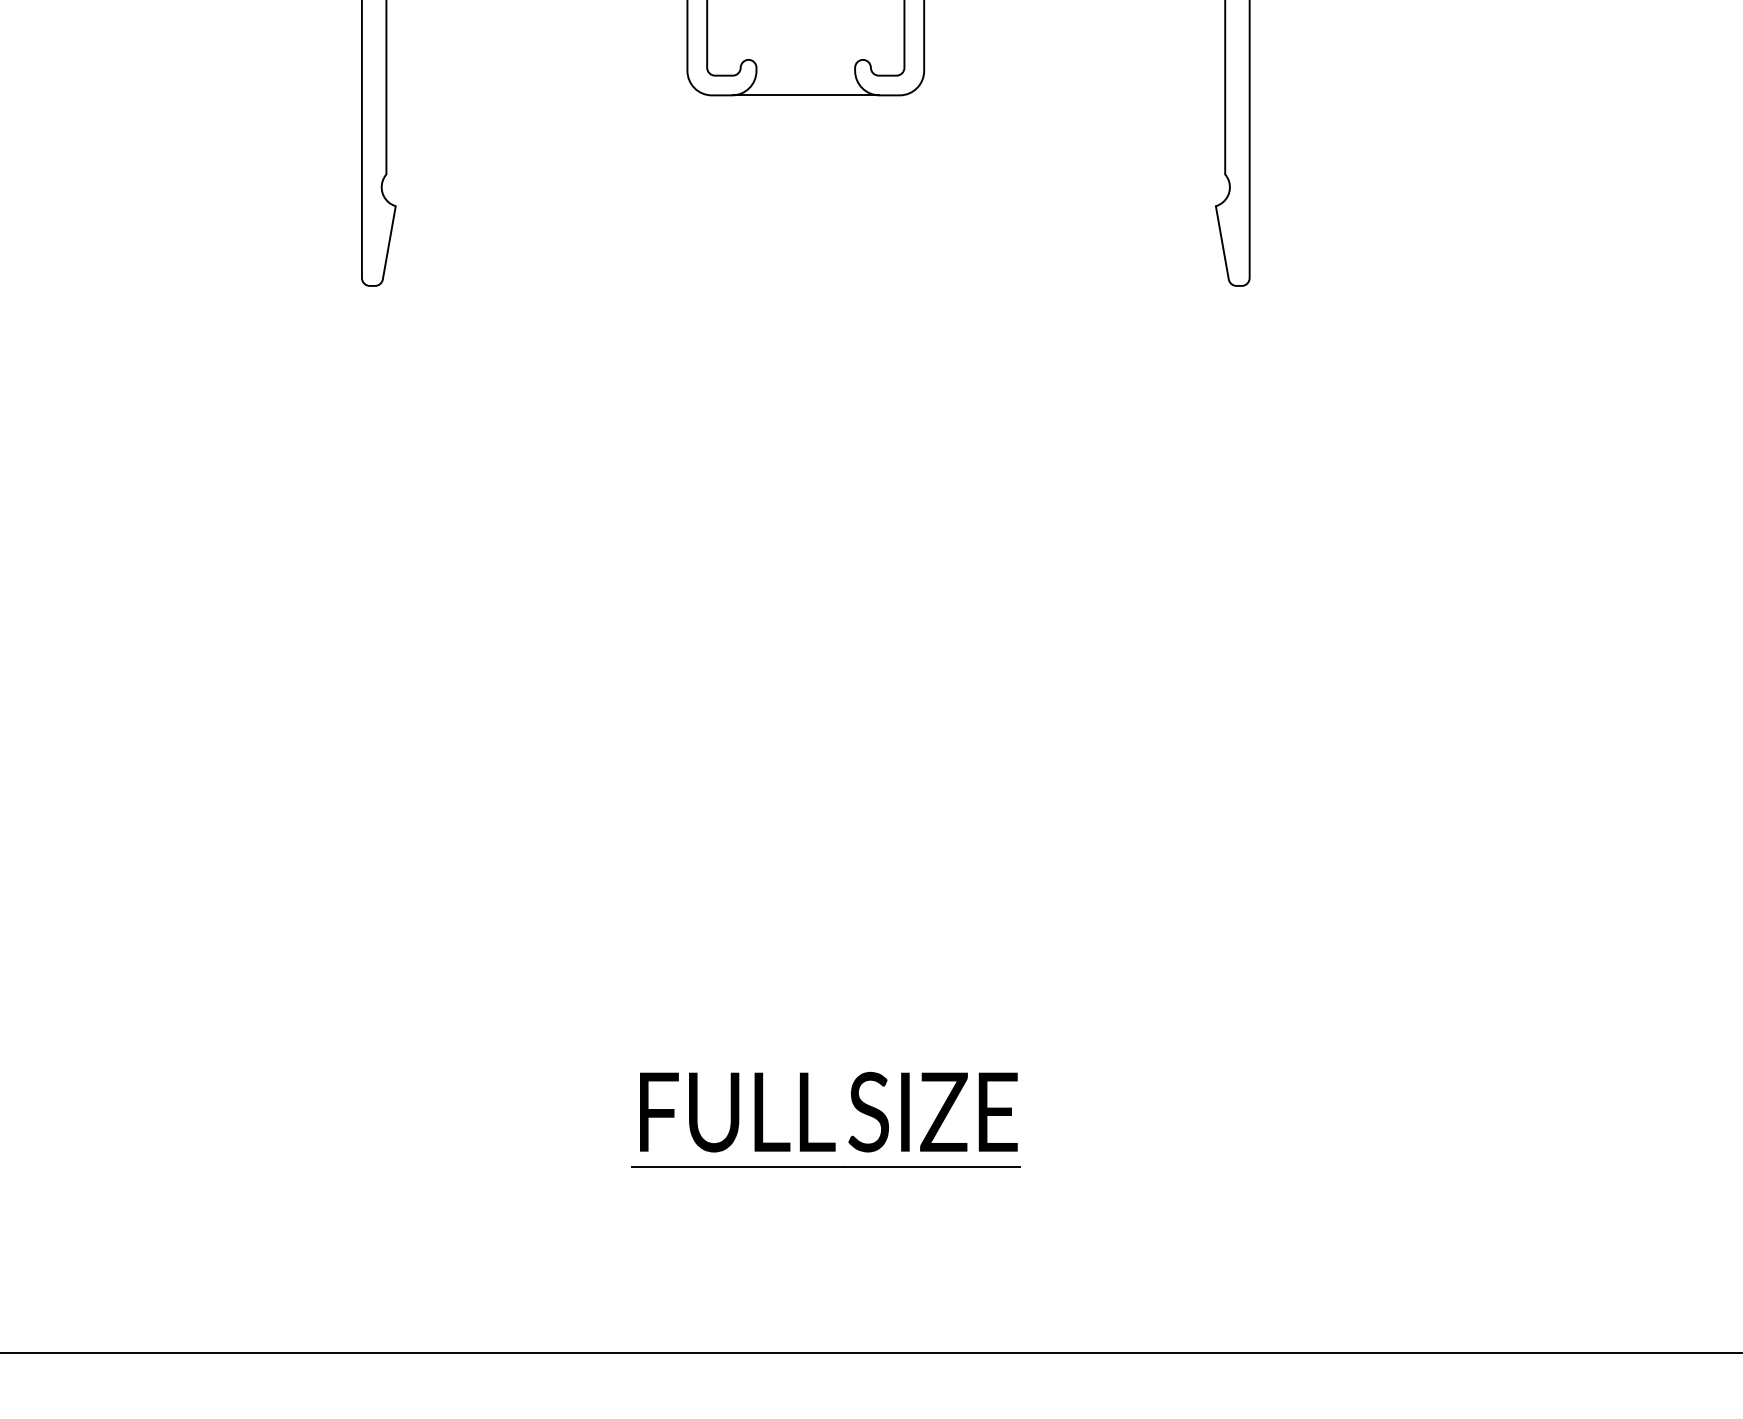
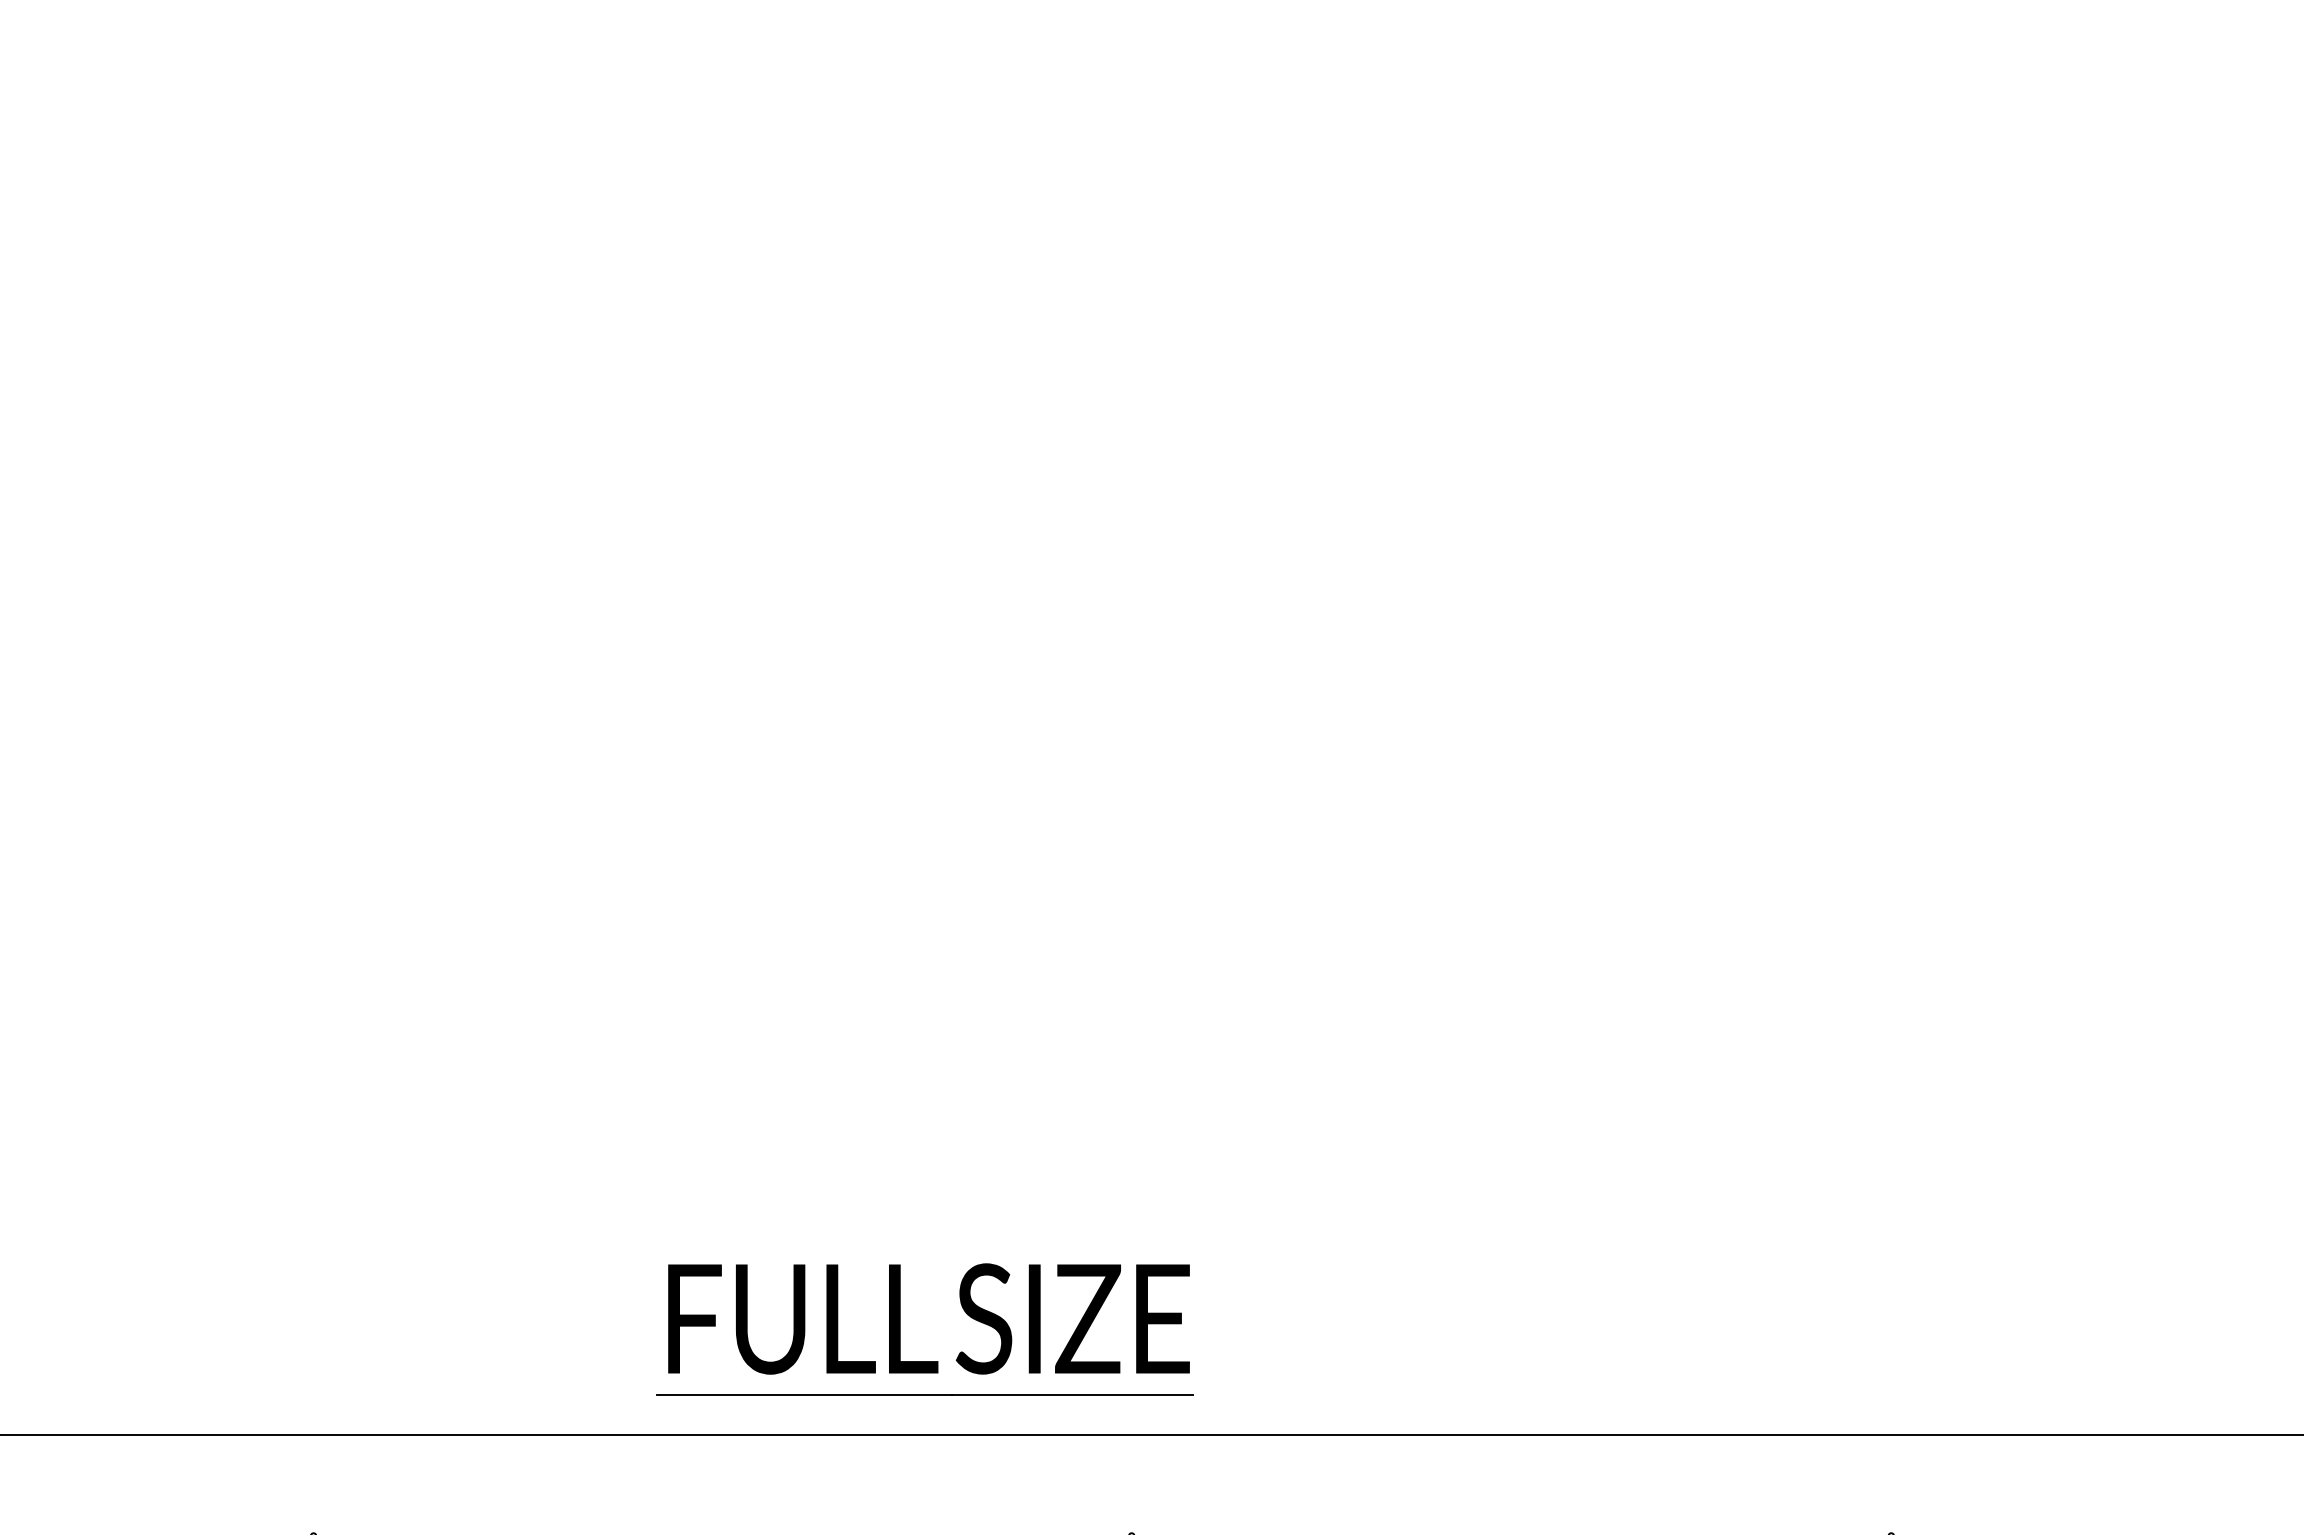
part: (808, 1119) -> (900, 1329), moved

